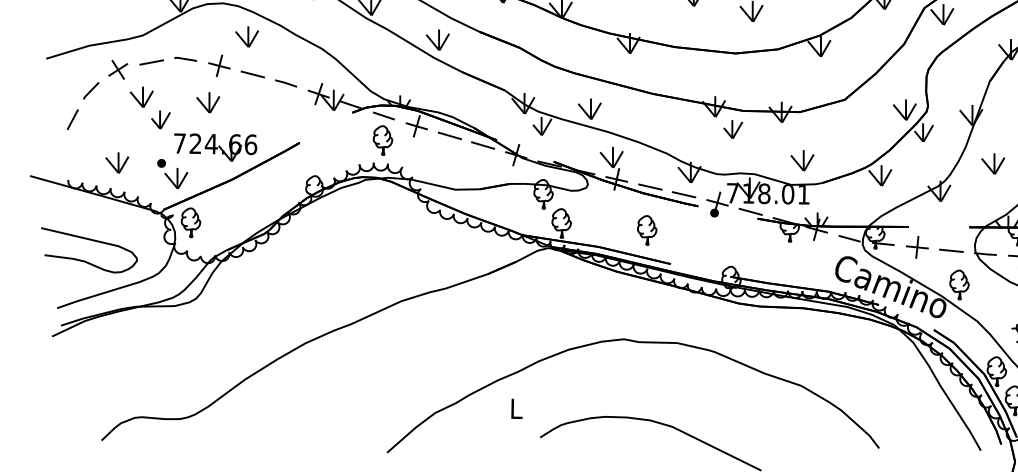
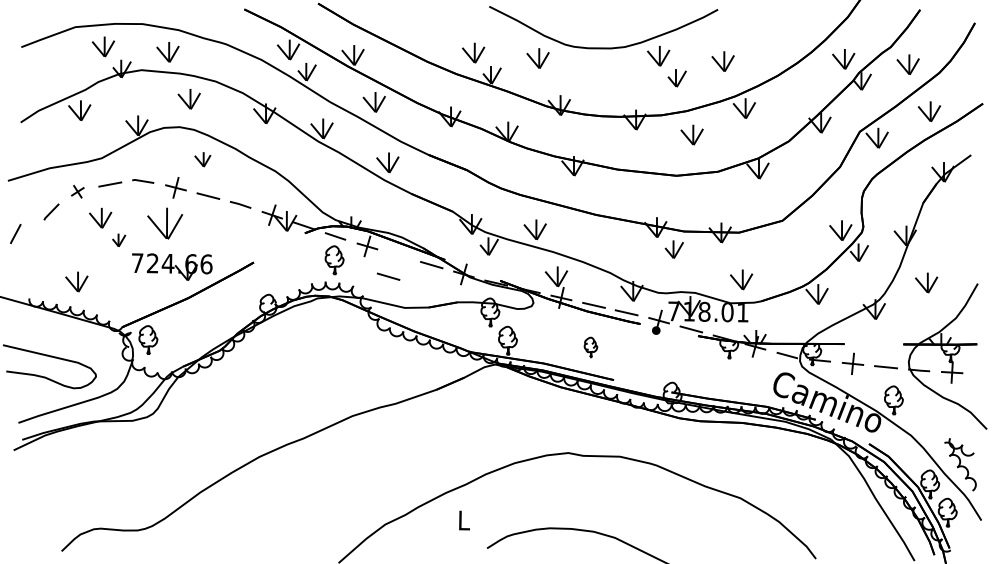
part: (246, 36) -> (202, 159), size x0.7
part: (117, 69) -> (77, 191), size x0.7
part: (207, 102) -> (164, 223), size x1.6
line: (72, 120) -> (15, 234), moved
part: (160, 120) -> (118, 240), size x0.7
line: (449, 135) -> (388, 276), moved
part: (172, 173) -> (130, 292), removed
part: (646, 230) -> (590, 347), size x0.7

